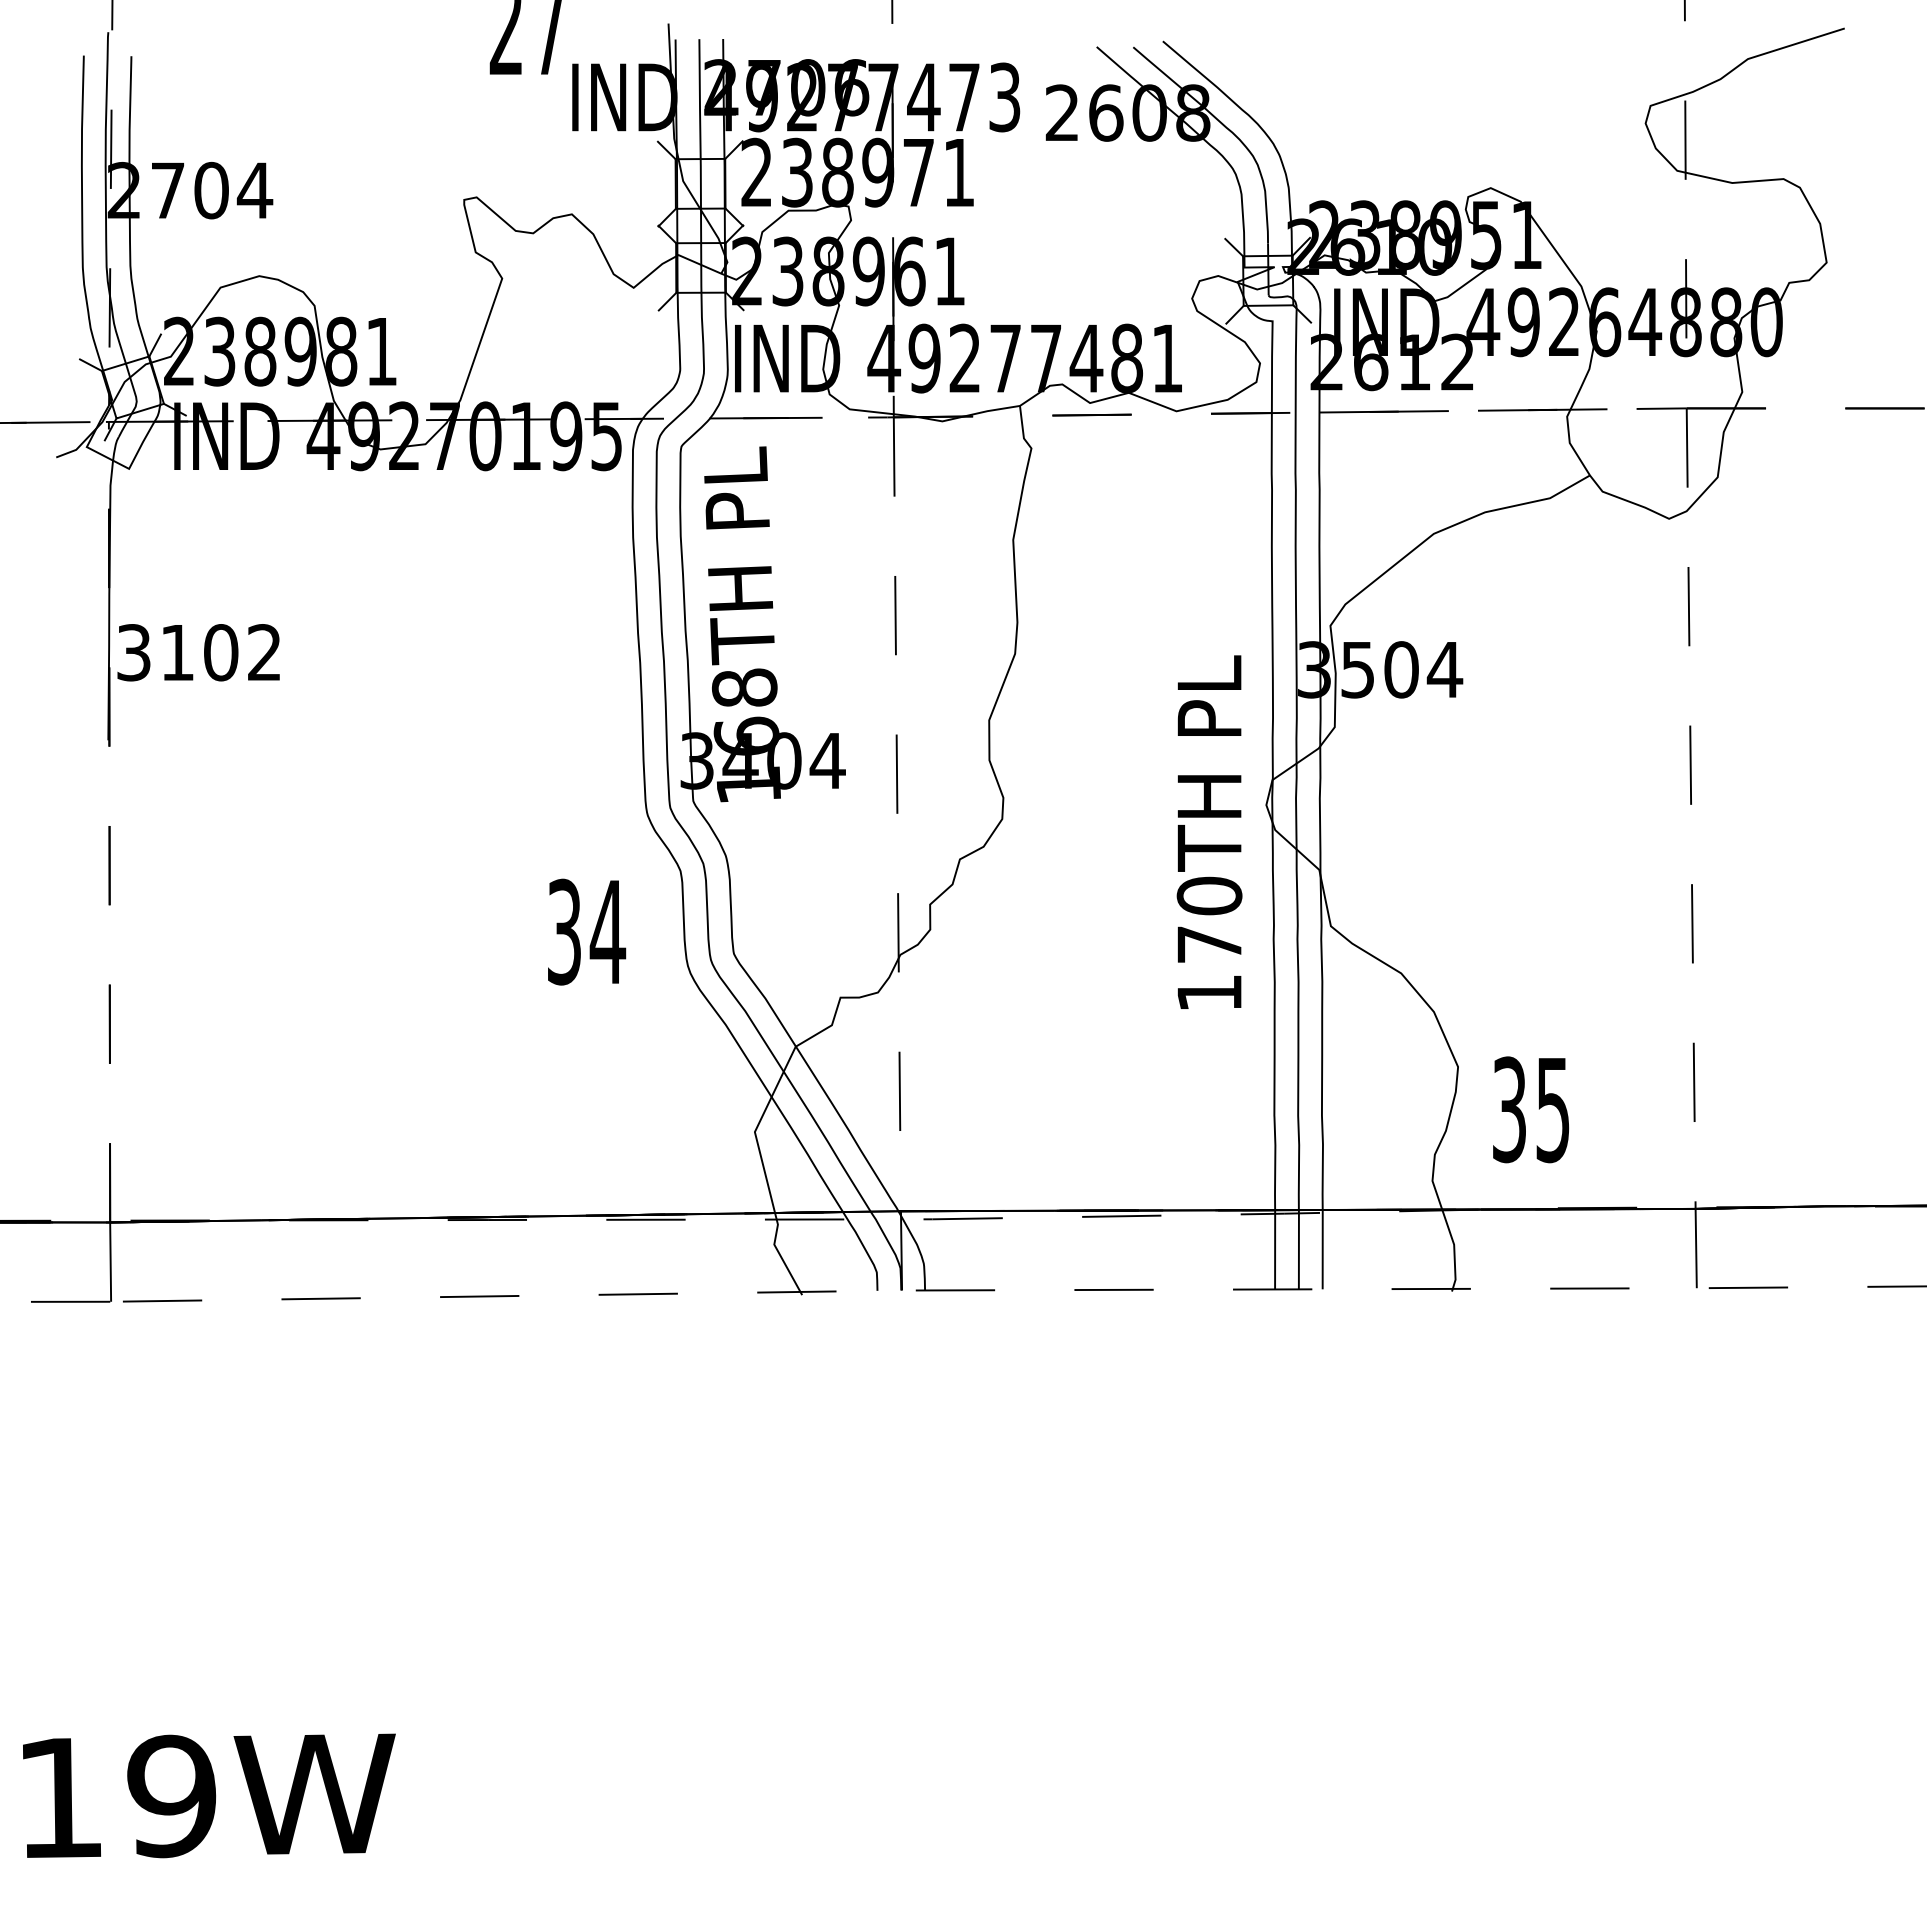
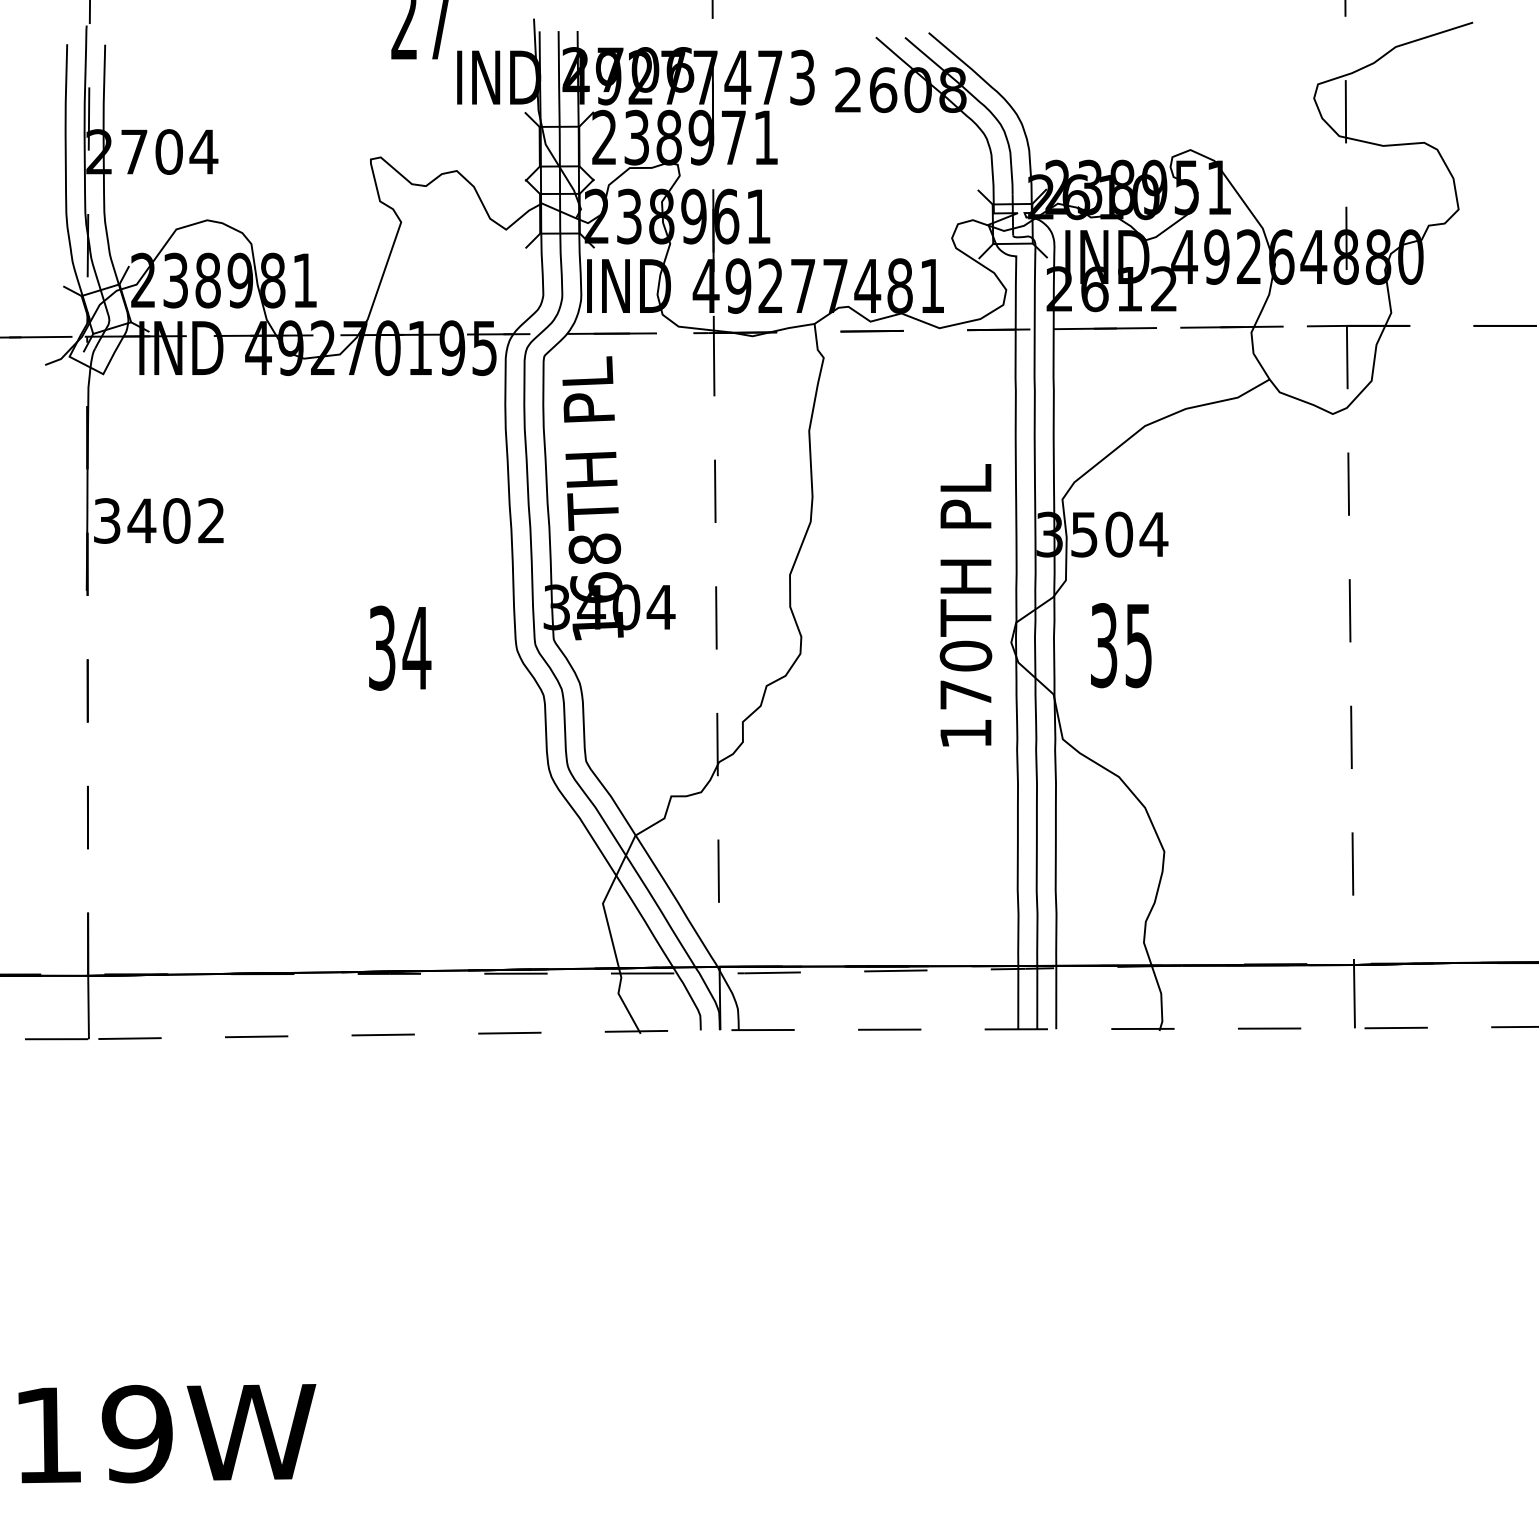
text: (177, 652) -> (141, 520), 3102 -> 3402
text: (1209, 831) -> (965, 604), moved
text: (587, 931) -> (400, 647), moved
text: (1531, 1109) -> (1121, 645), moved

